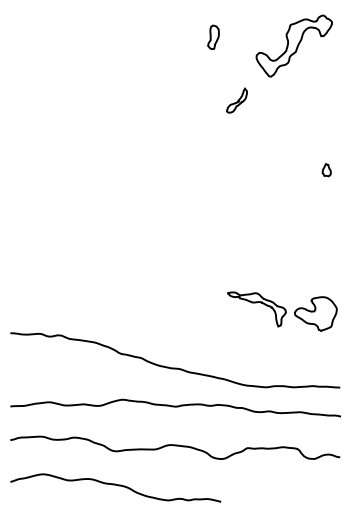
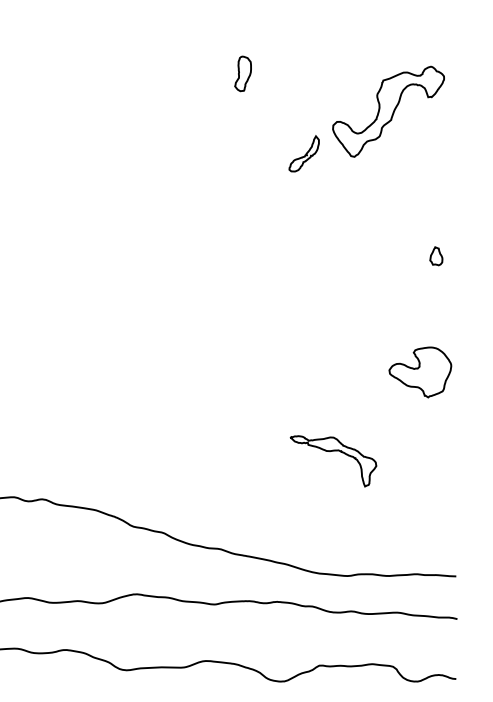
part: (213, 36) -> (243, 72), moved
part: (293, 45) -> (387, 110), moved
part: (315, 313) -> (419, 371), moved

